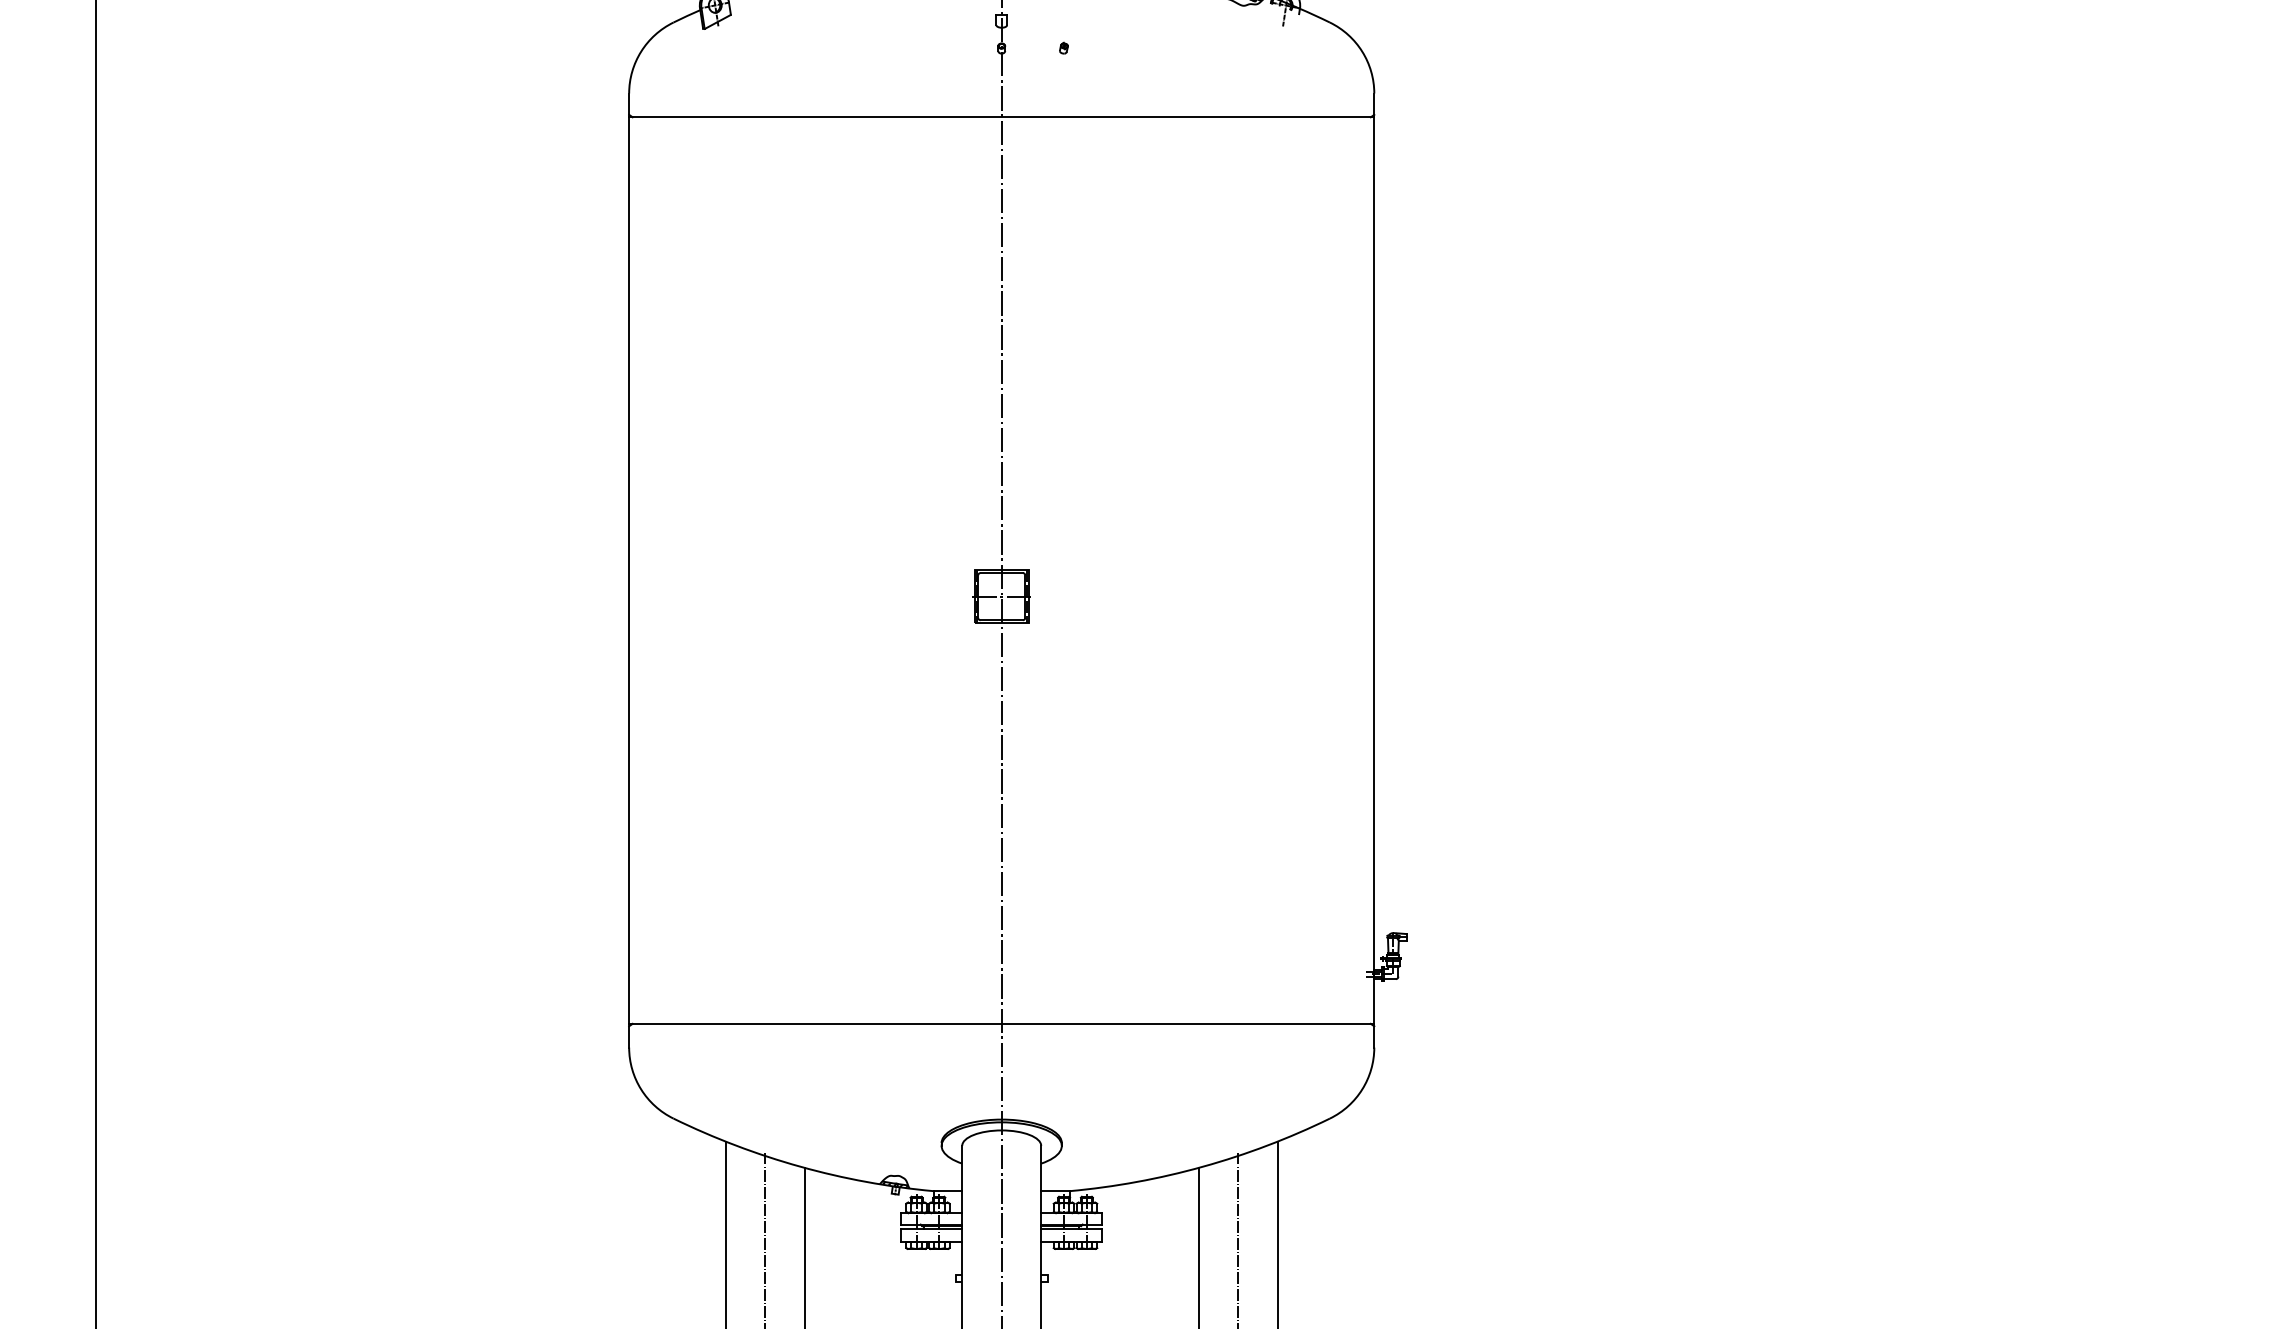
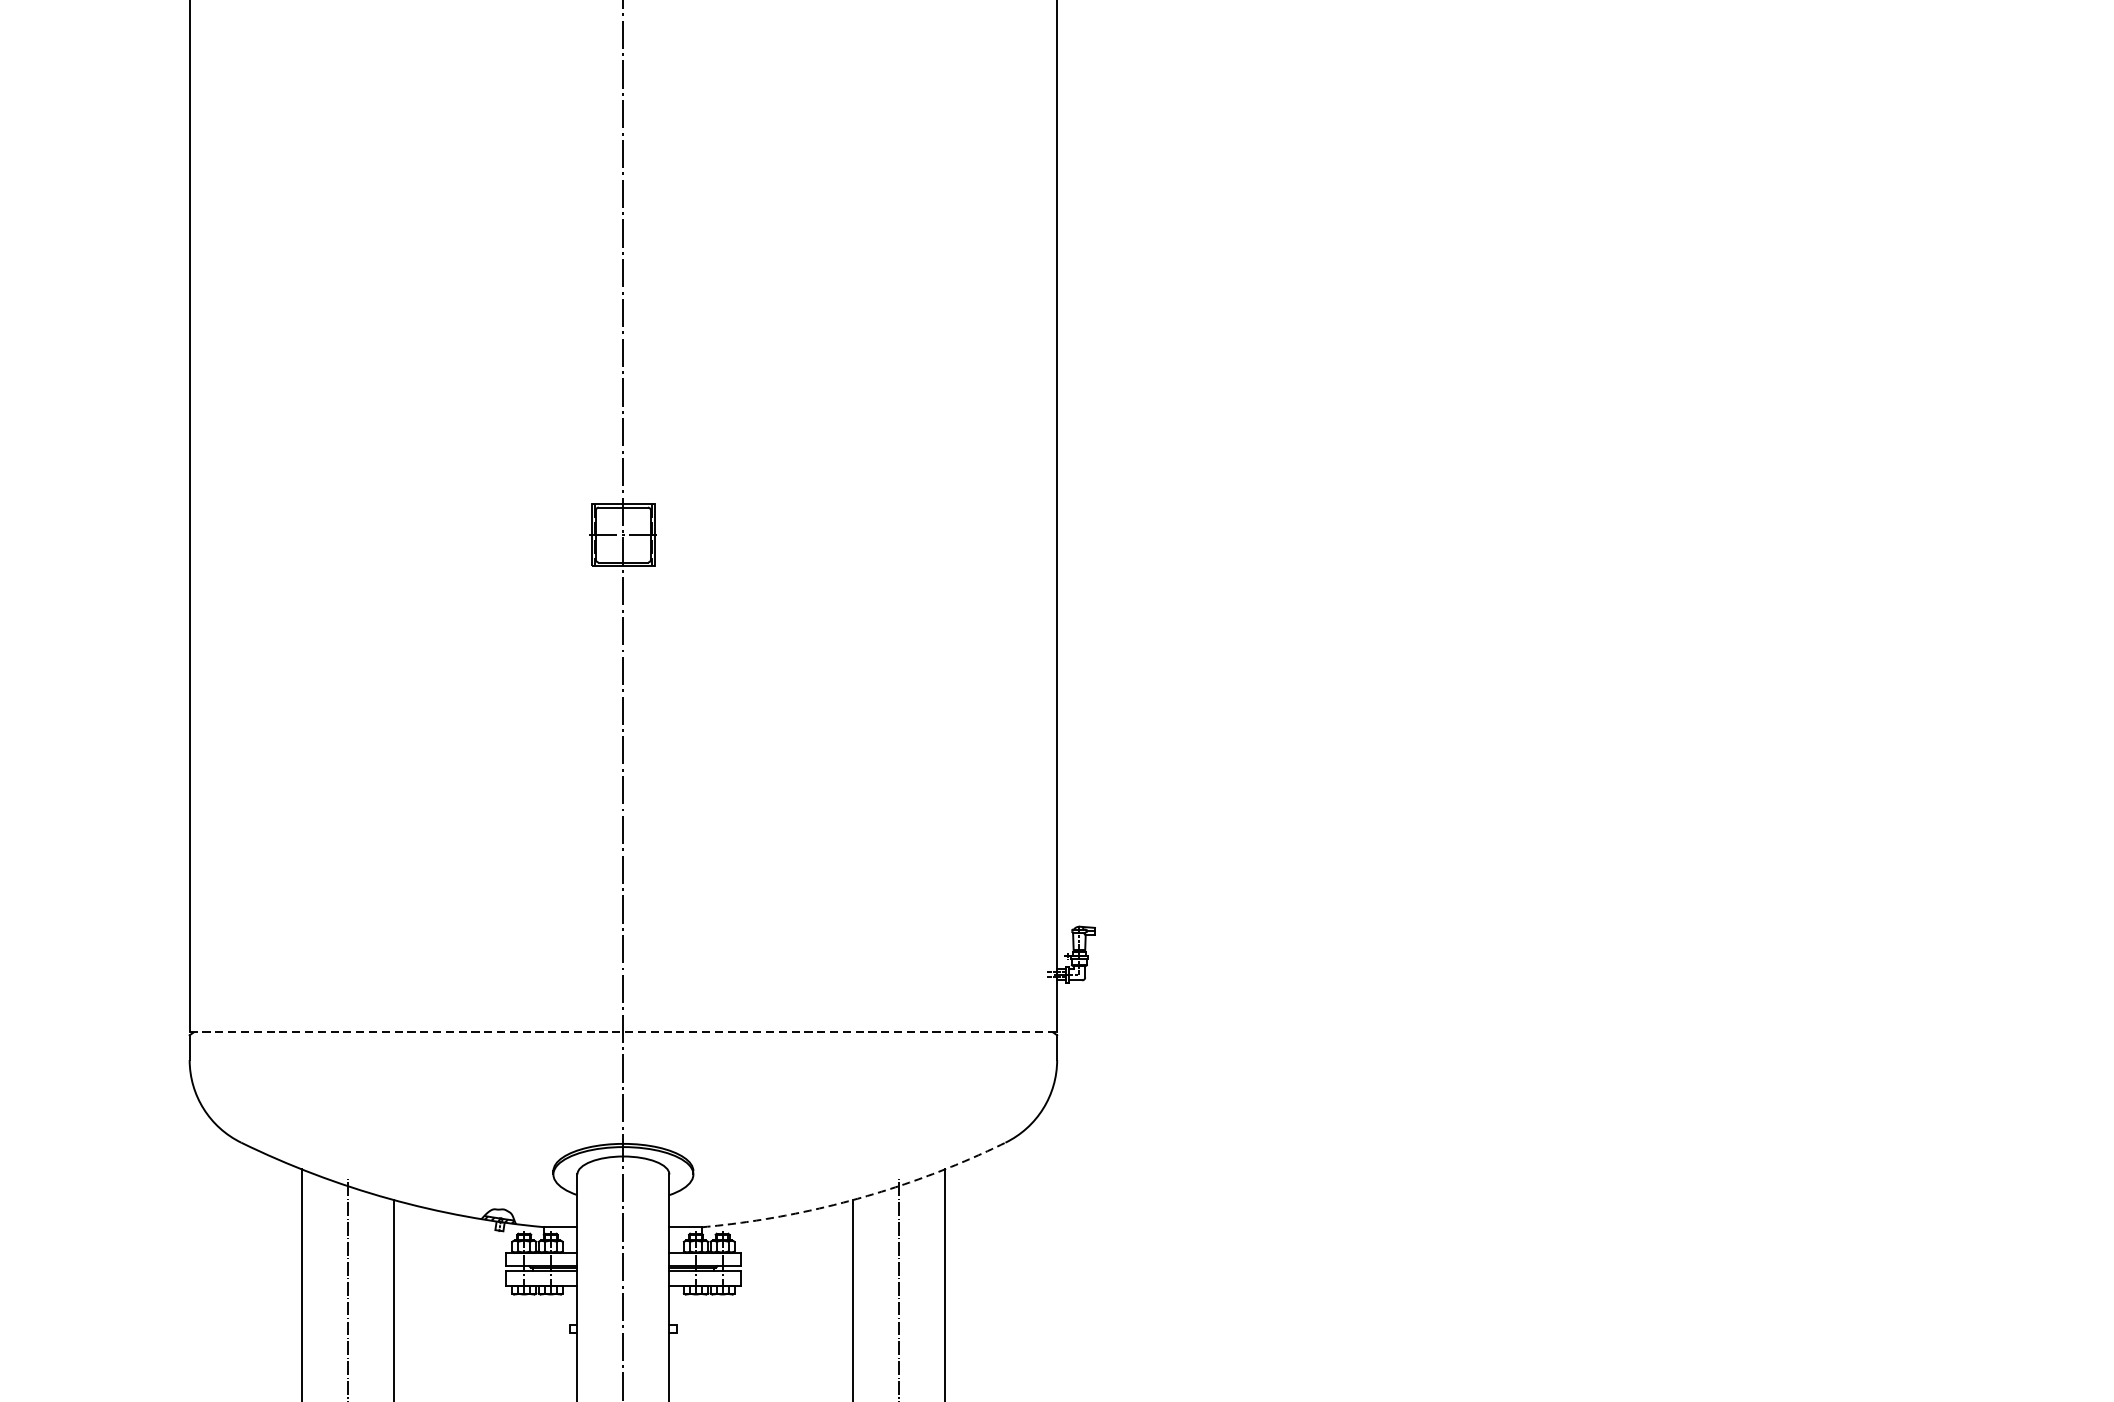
line: (1001, 1023) -> (623, 1032), solid -> dashed
arc: (1203, 1166) -> (858, 1198), solid -> dashed

